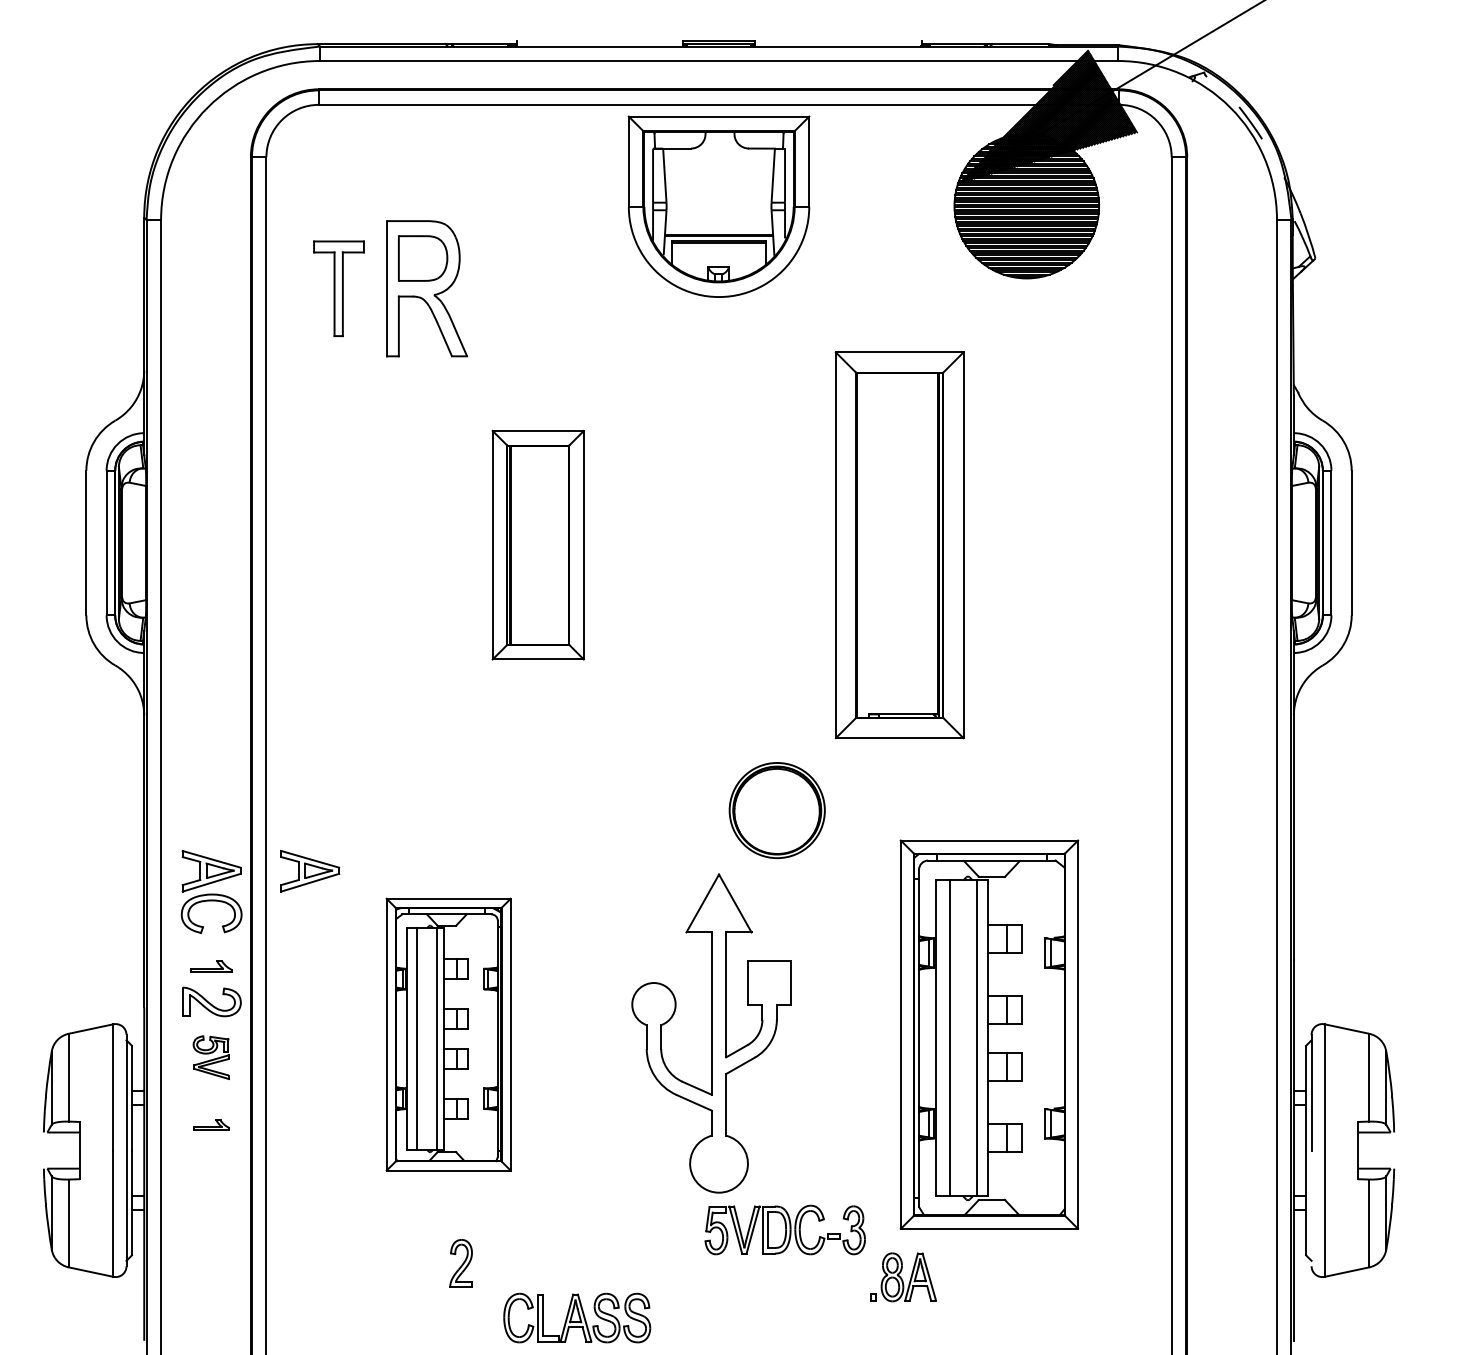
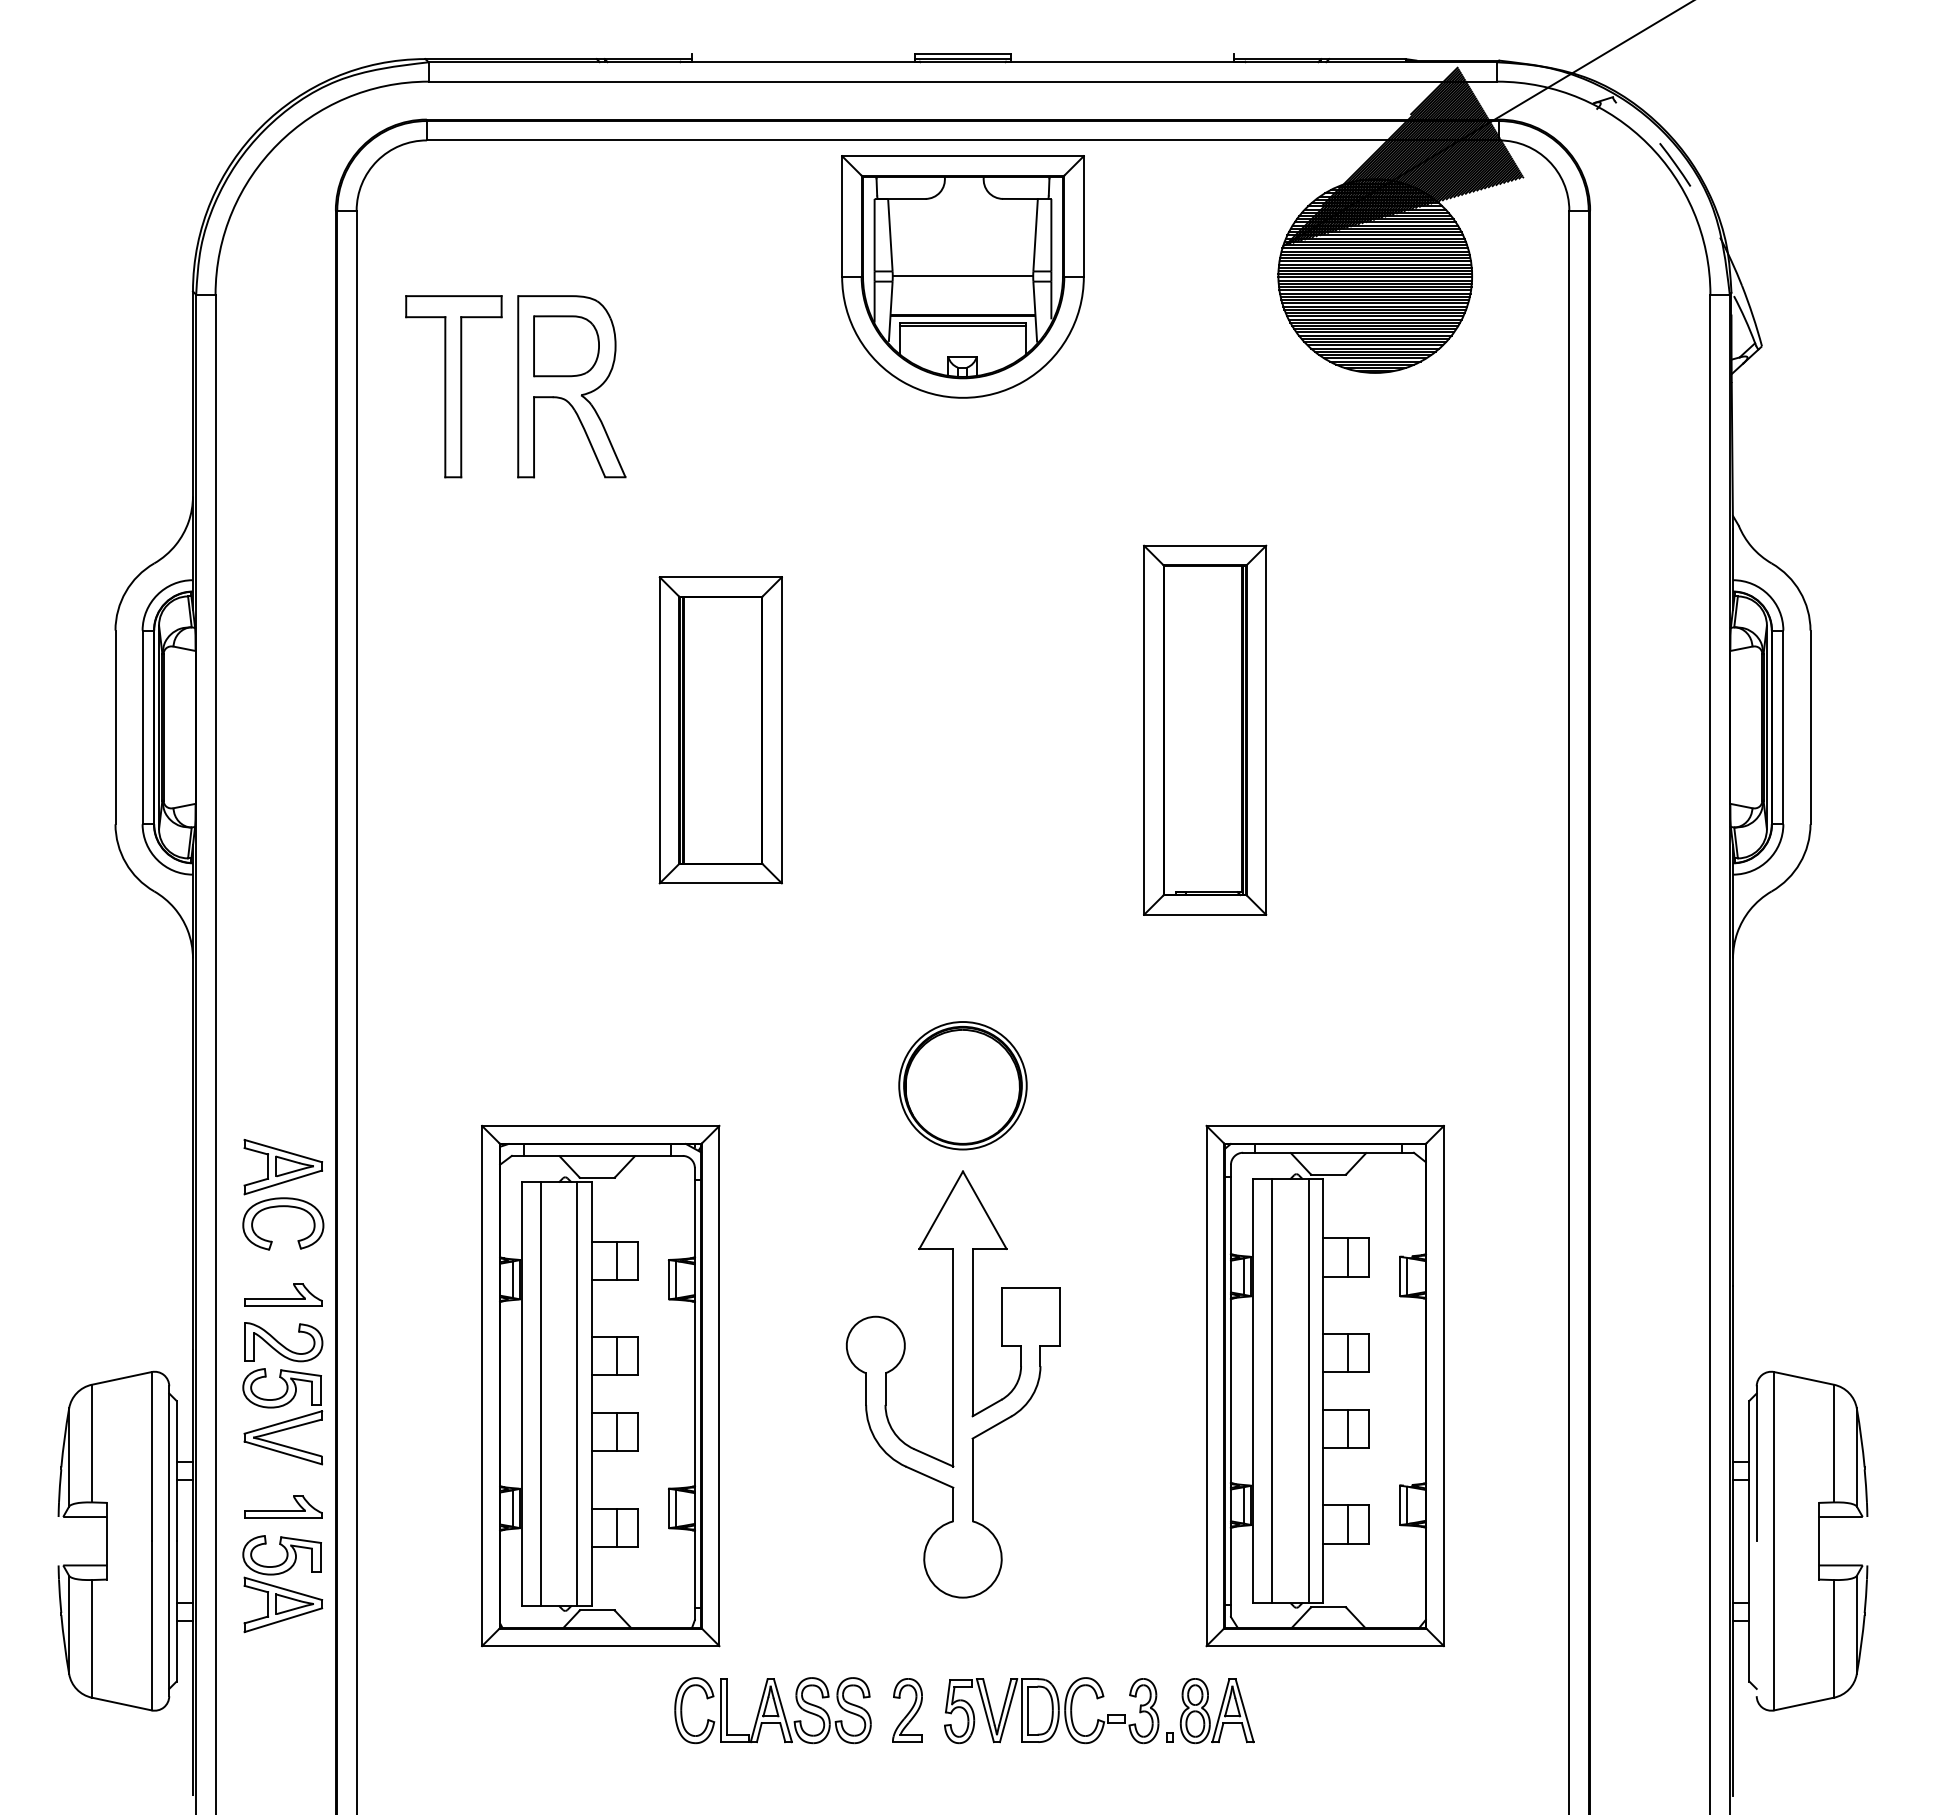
line: (718, 206) -> (962, 276), added
part: (338, 288) -> (453, 386), size x1.43
part: (900, 544) -> (1205, 729), size x0.71
part: (776, 810) -> (962, 1085), moved
part: (309, 871) -> (414, 1167), removed
part: (211, 966) -> (283, 1294), size x1.43
part: (448, 1034) -> (600, 1385), size x1.43
part: (211, 1057) -> (282, 1416), size x1.67
part: (211, 1124) -> (283, 1506), size x1.67
part: (211, 1182) -> (282, 1584), added
part: (785, 1229) -> (1051, 1710), moved
part: (461, 1263) -> (907, 1710), moved
part: (576, 1317) -> (772, 1710), moved

